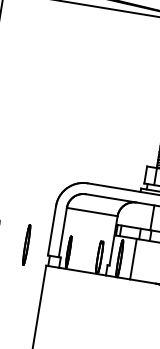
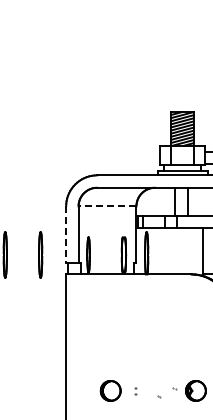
line: (92, 212) -> (107, 206), solid -> dashed
line: (52, 231) -> (66, 235), solid -> dashed
line: (133, 259) -> (161, 251), removed

